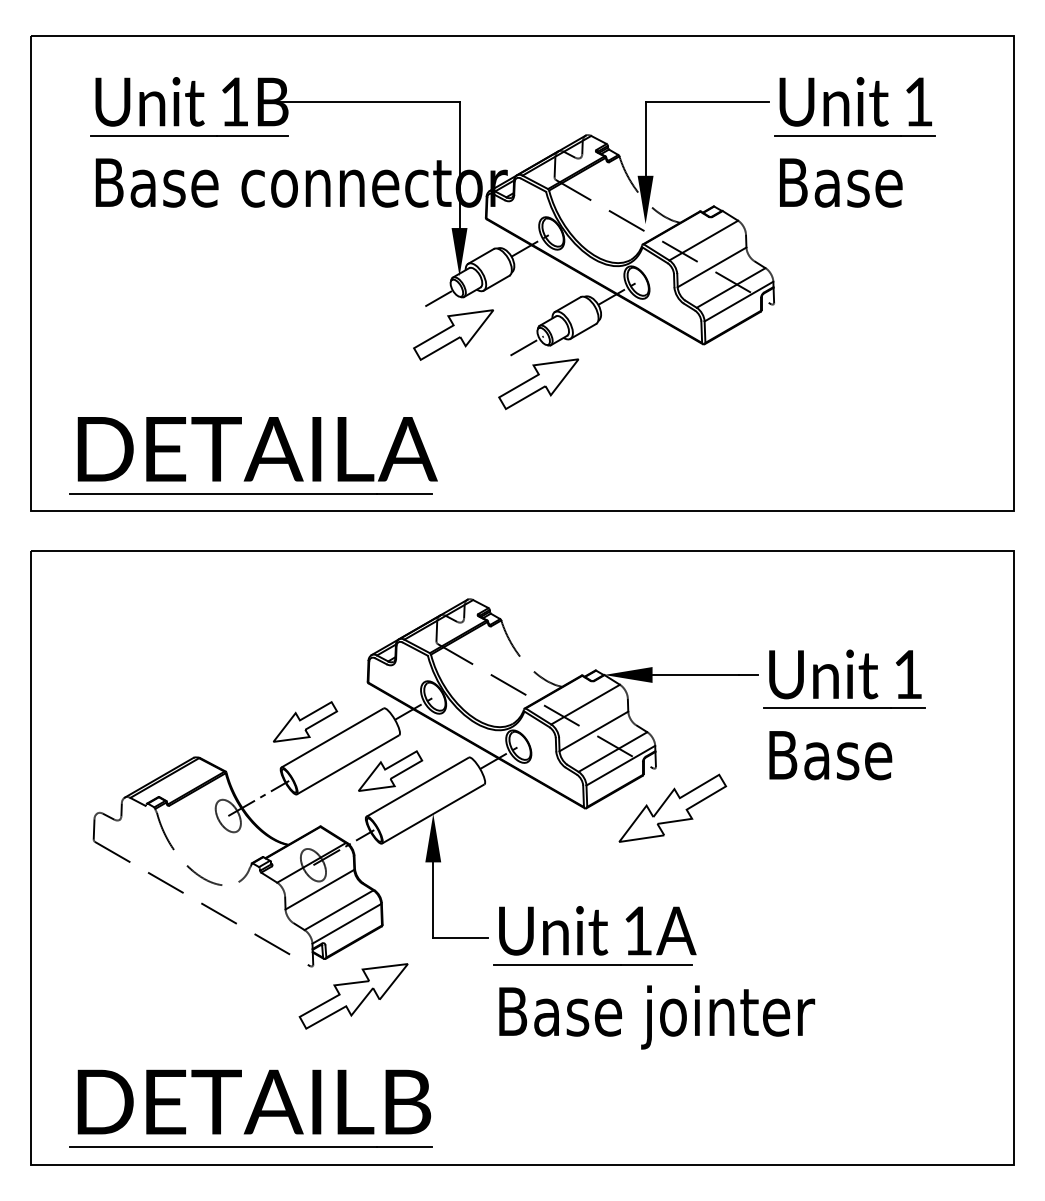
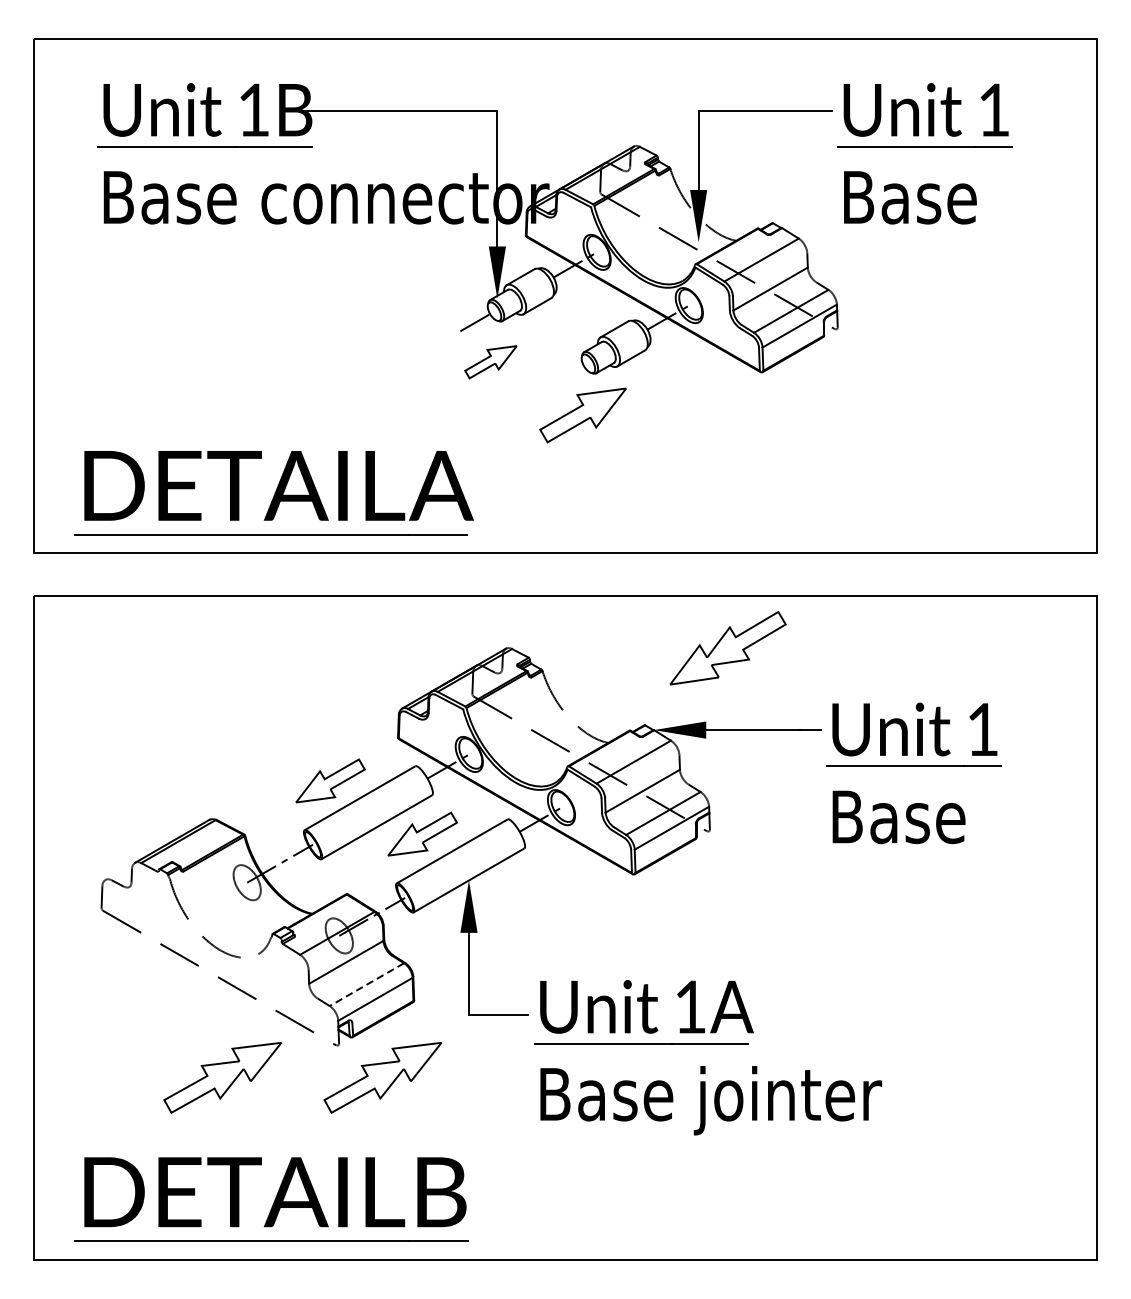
part: (453, 334) -> (490, 361), size x0.6
line: (526, 345) -> (569, 373), removed
part: (672, 807) -> (727, 647), moved
line: (338, 910) -> (366, 984), solid -> dashed
part: (205, 996) -> (222, 1077), added

